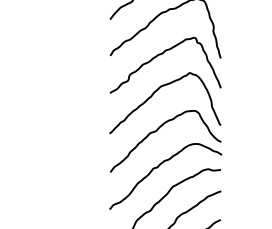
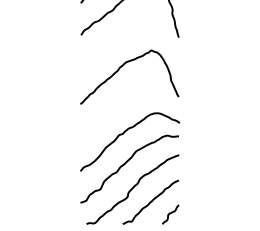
curve: (162, 54) -> (127, 34), removed
curve: (157, 131) -> (122, 102), removed

